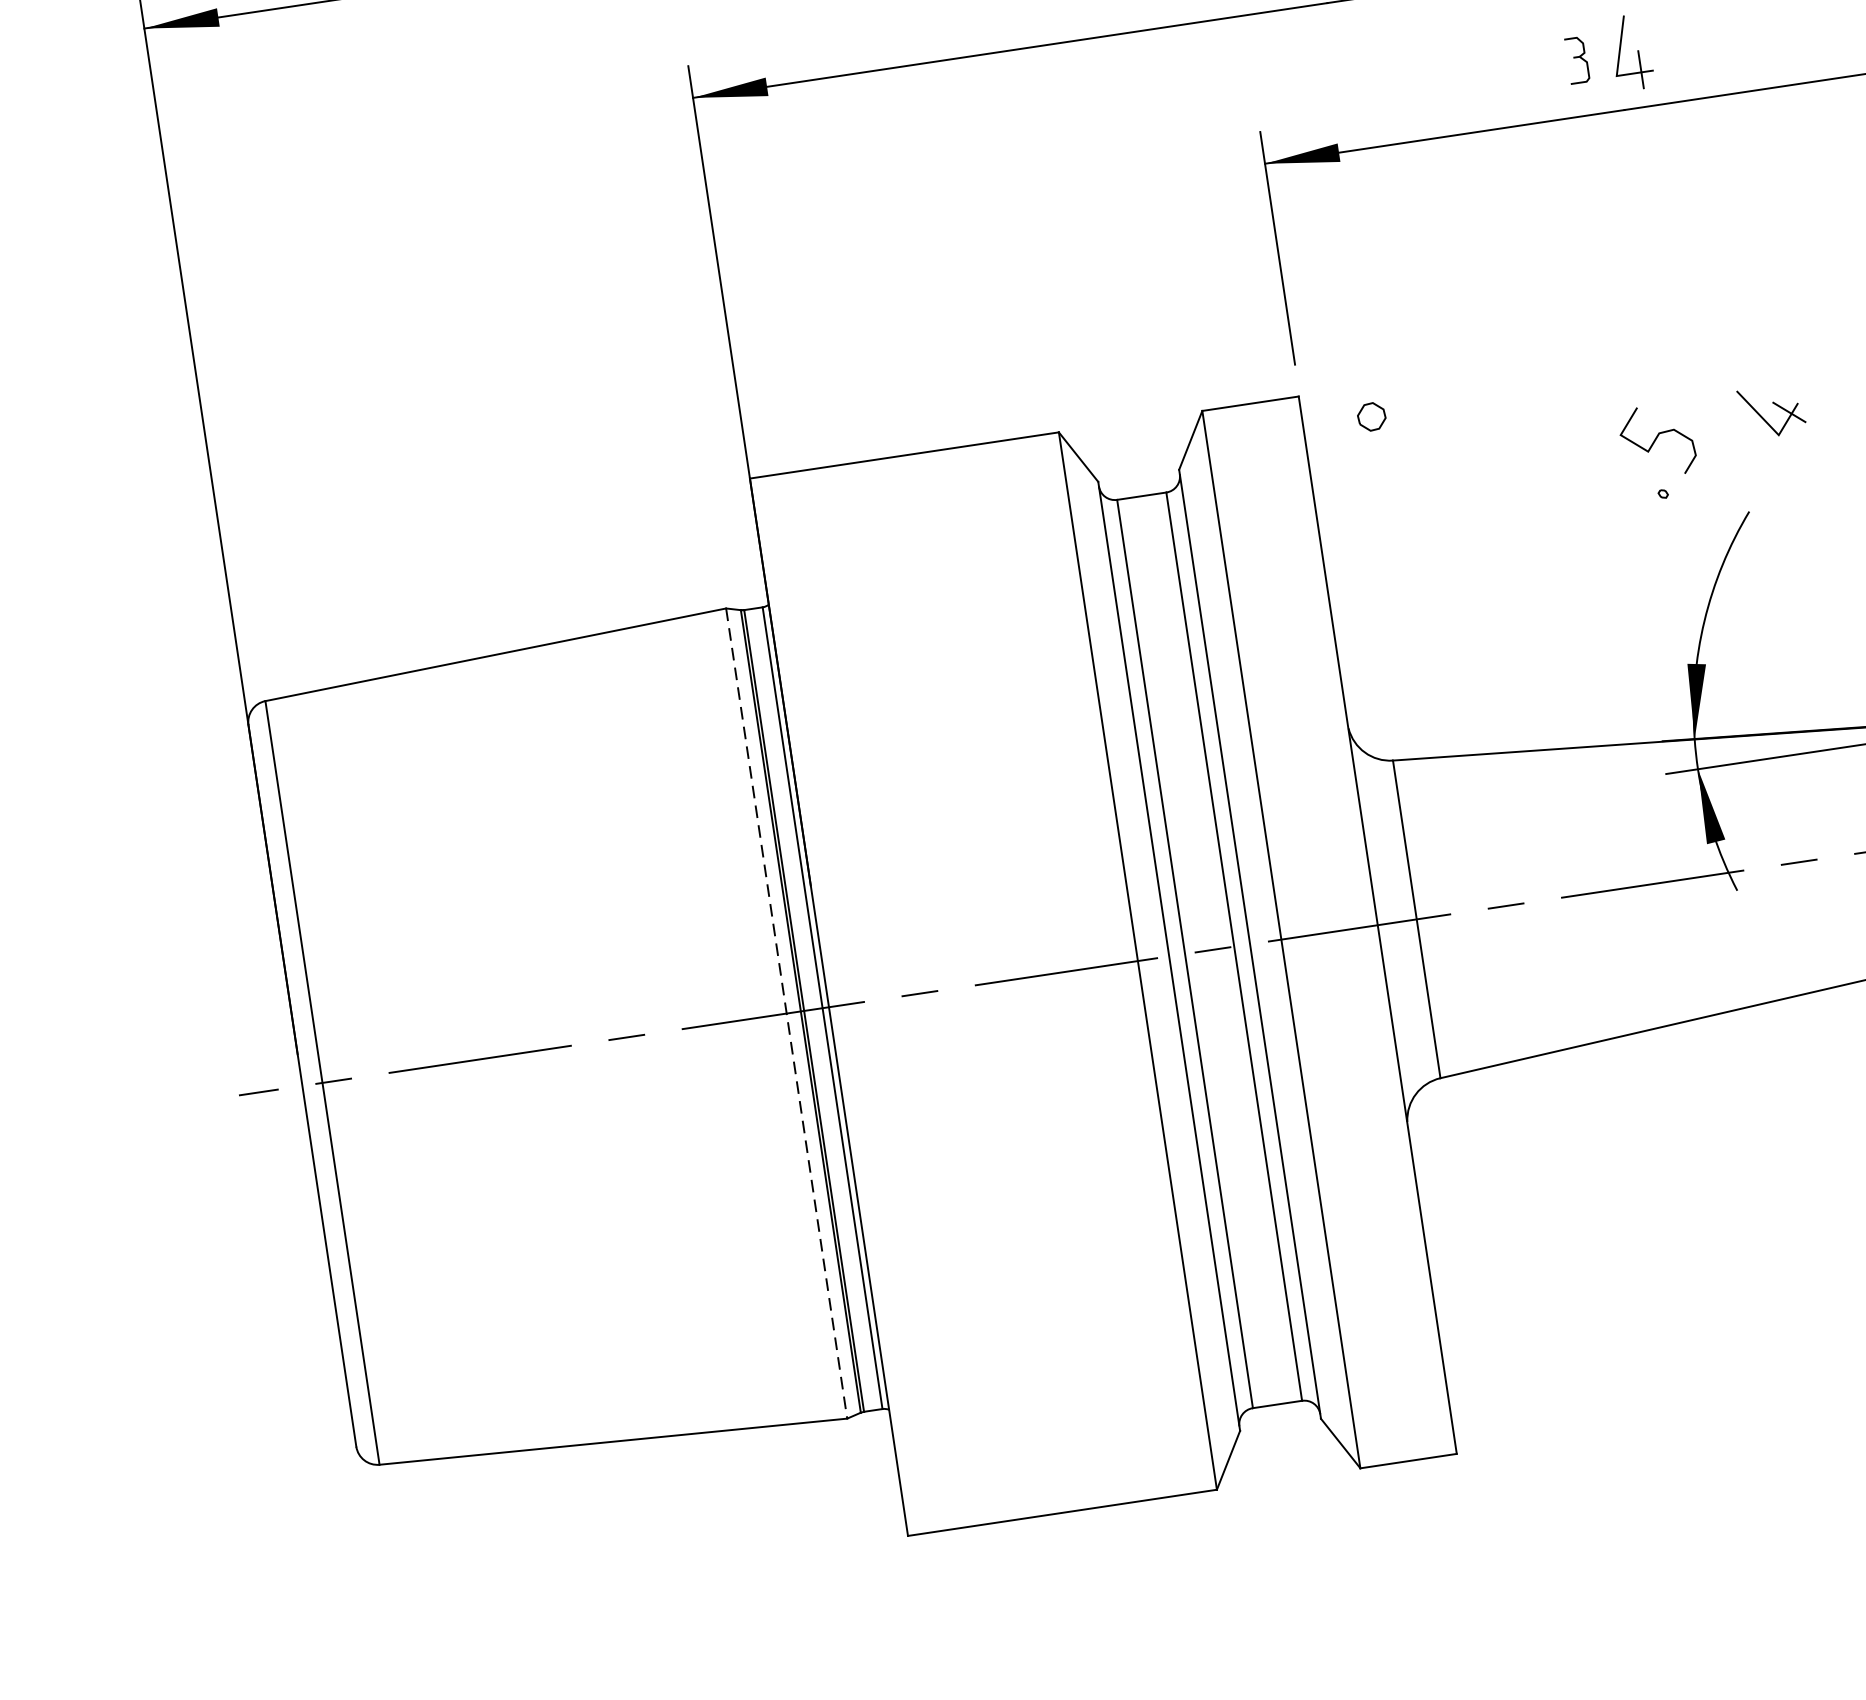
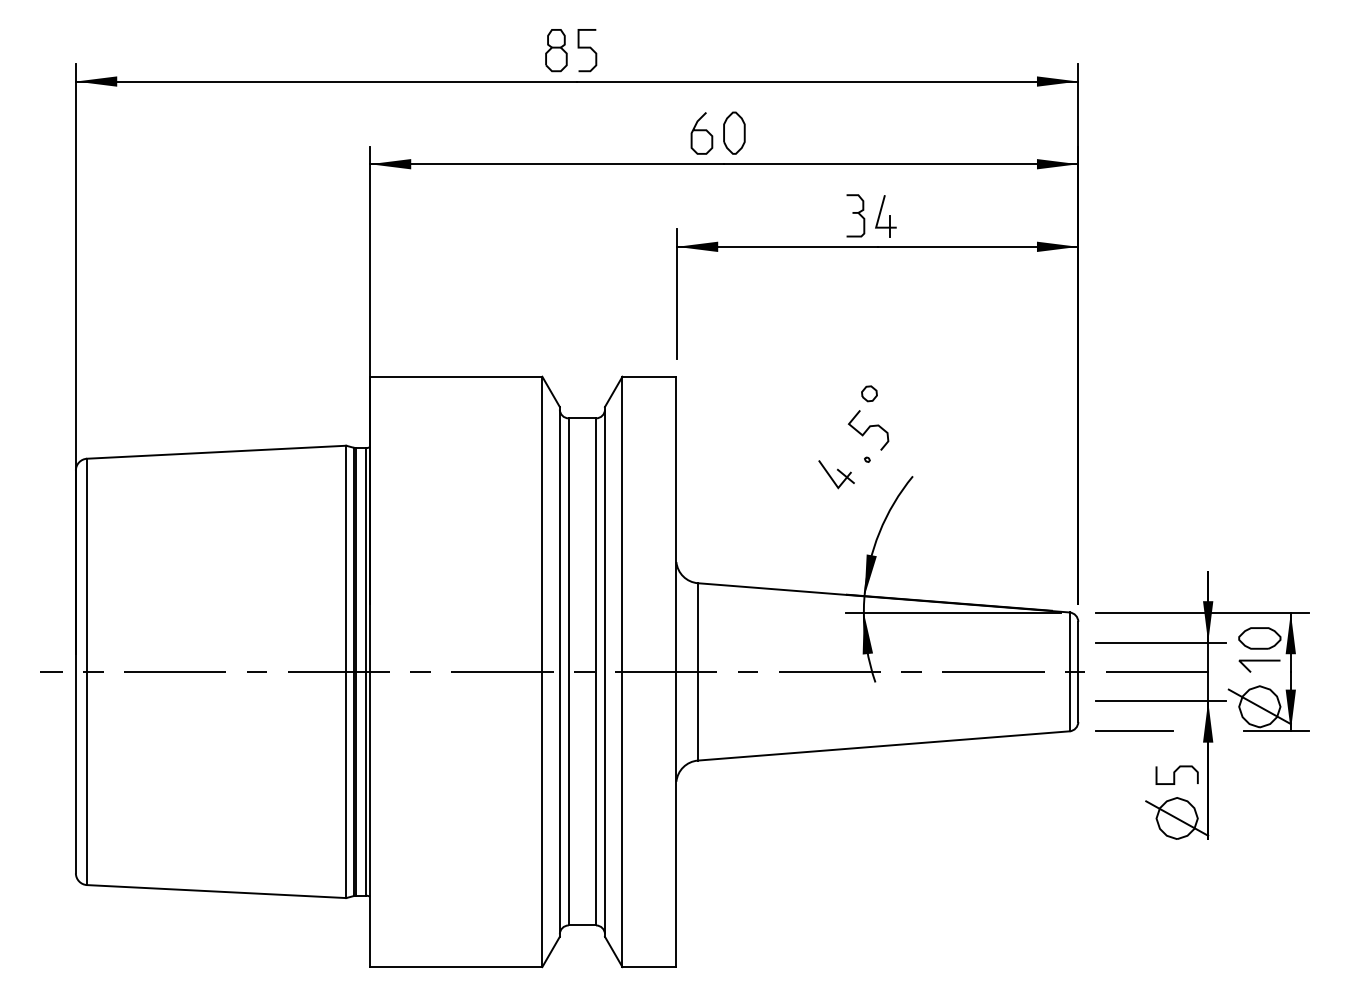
part: (1576, 59) -> (855, 215), size x1.67
part: (1771, 411) -> (836, 474), moved
part: (1371, 416) -> (869, 393), moved
line: (787, 1014) -> (346, 672), dashed -> solid

